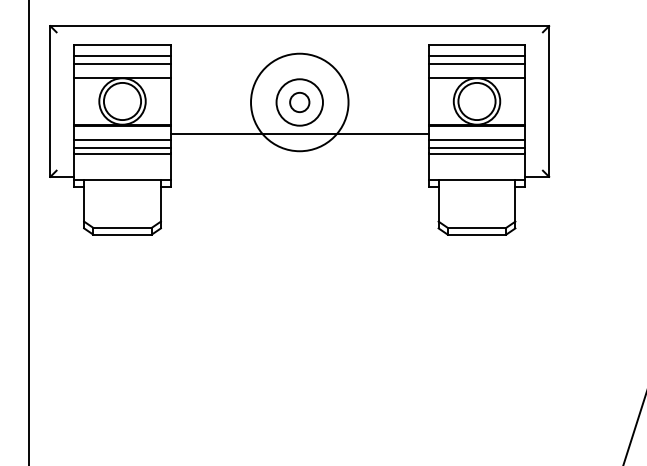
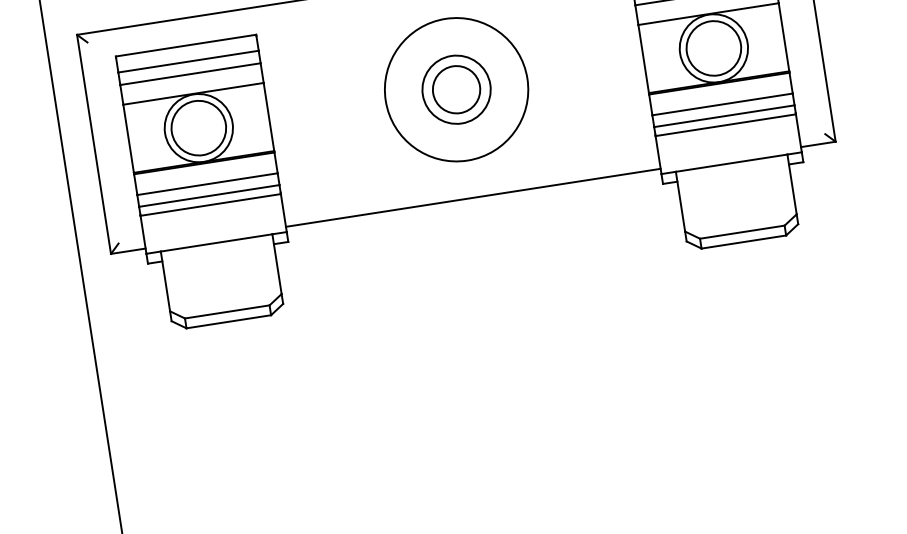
circle: (299, 102) -> (456, 89), size x1.67
line: (299, 133) -> (472, 197), moved

